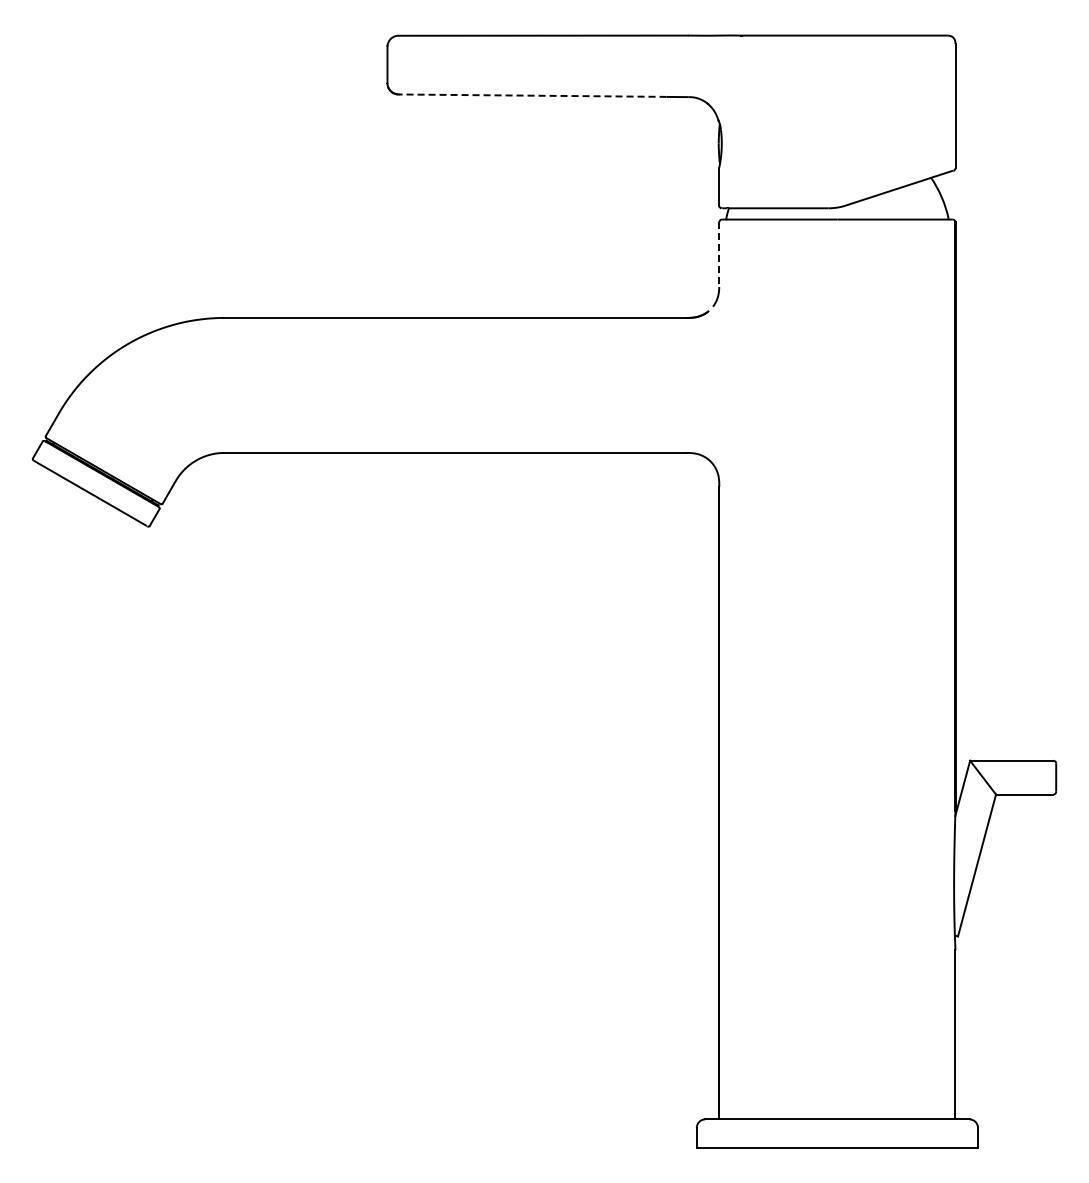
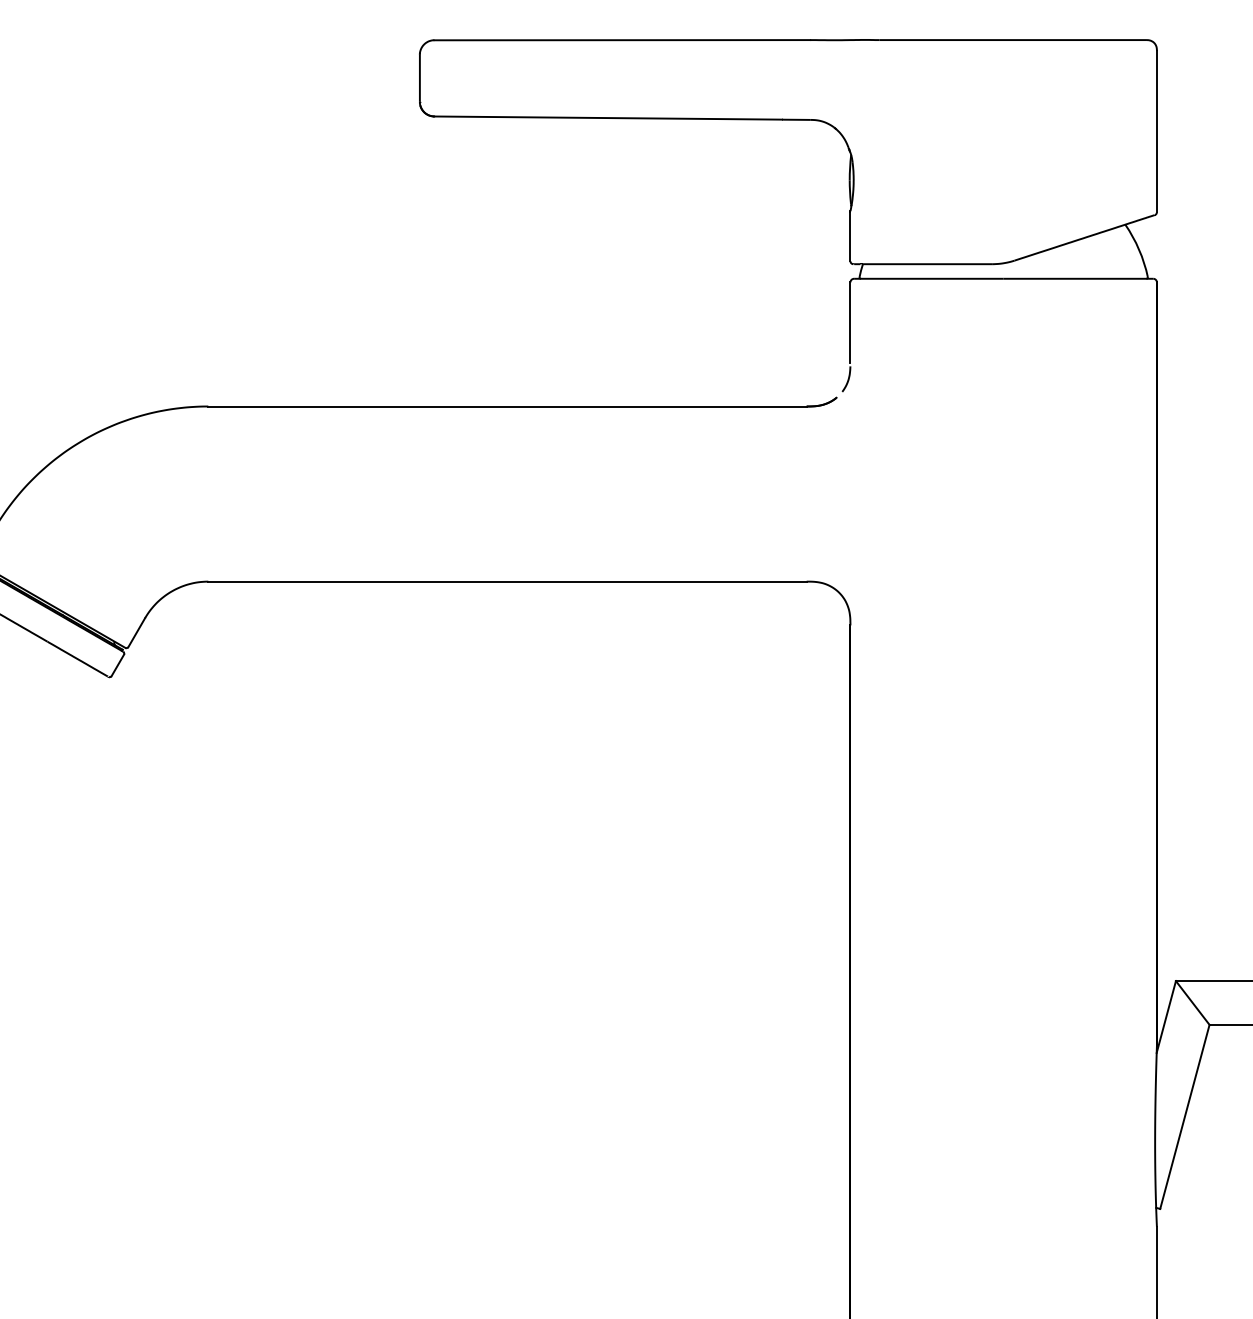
line: (532, 95) -> (608, 117), dashed -> solid
line: (719, 253) -> (850, 322), dashed -> solid

